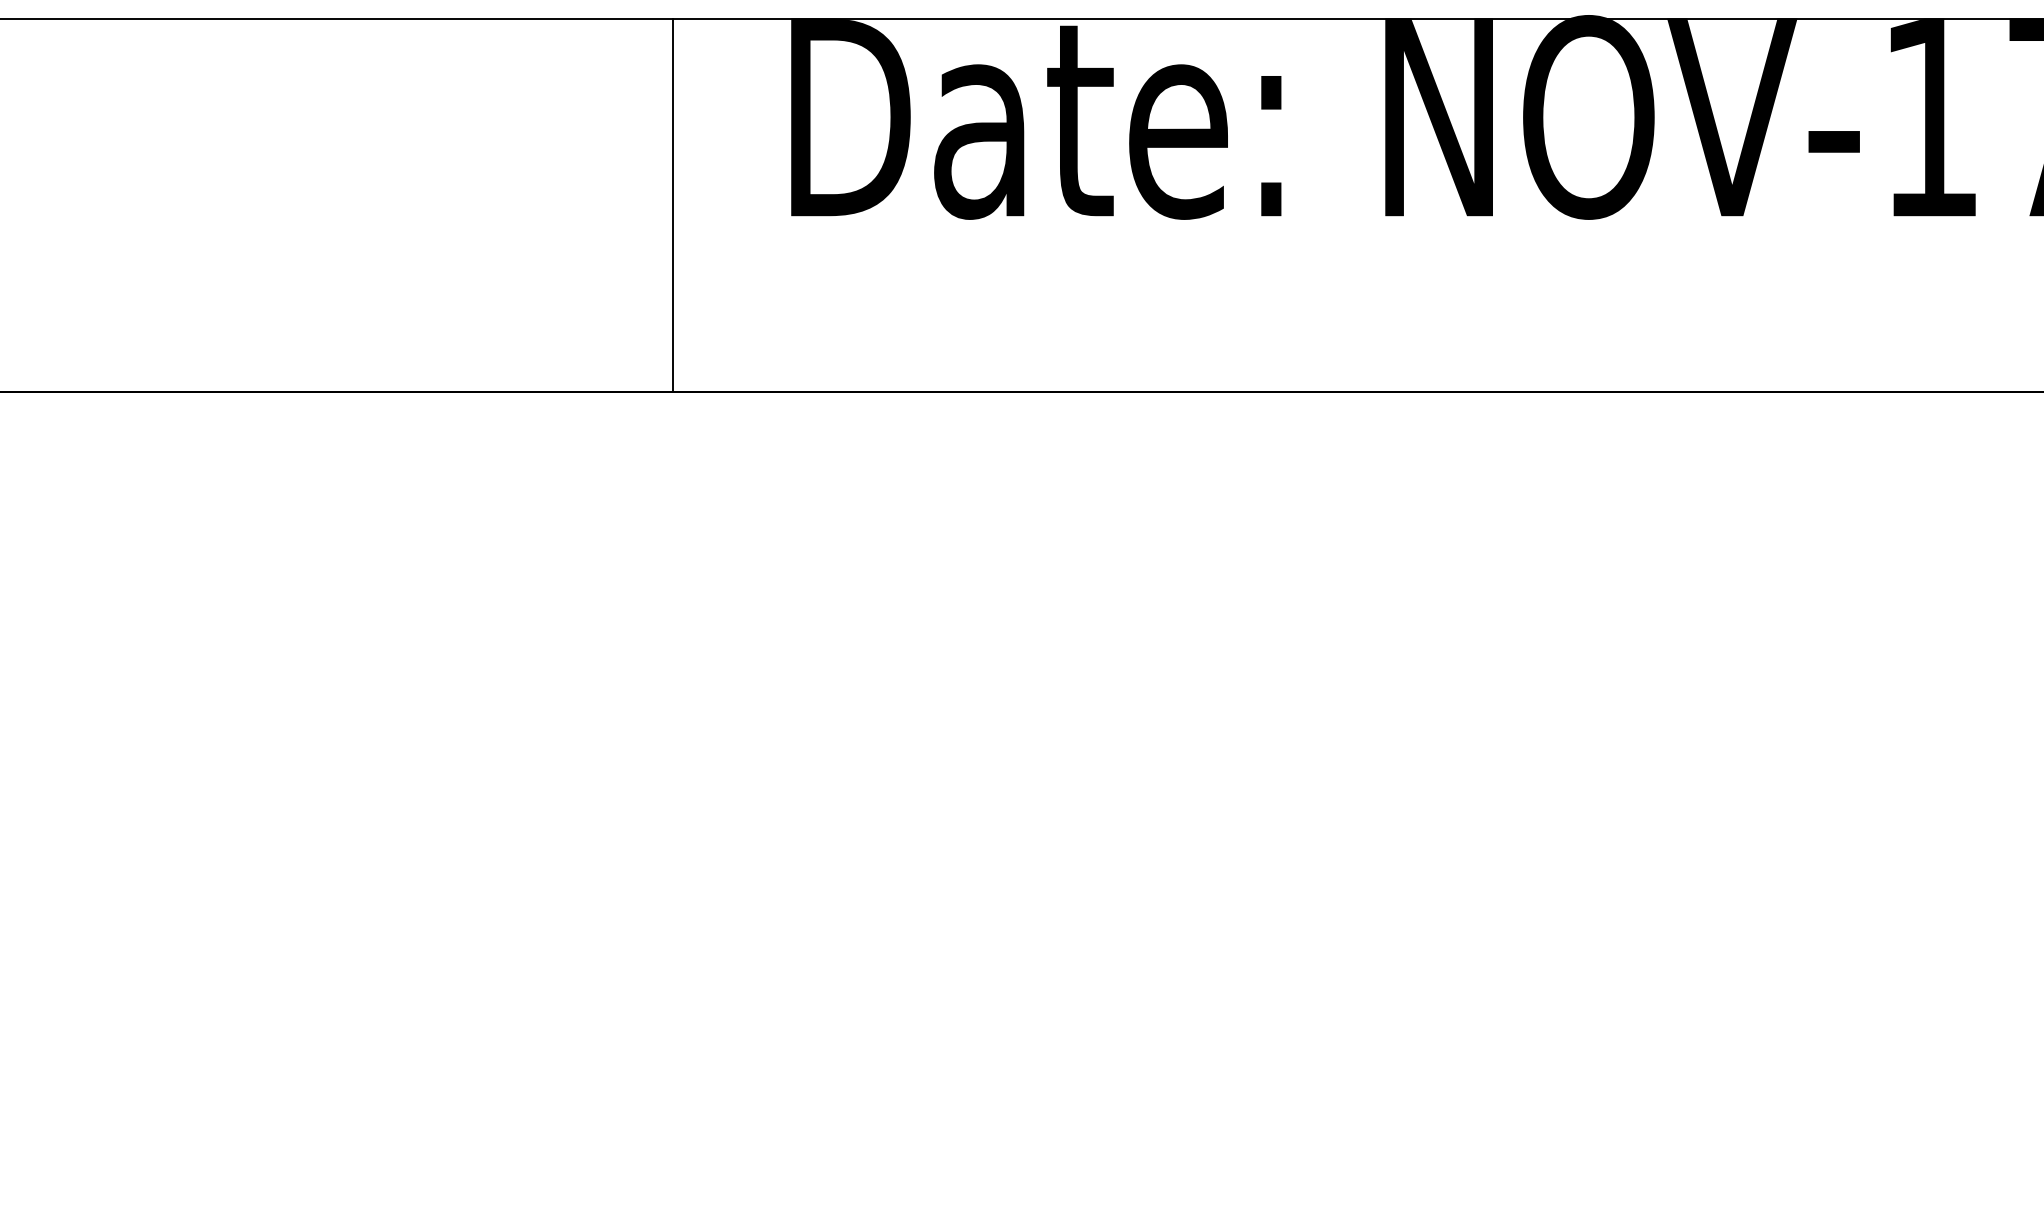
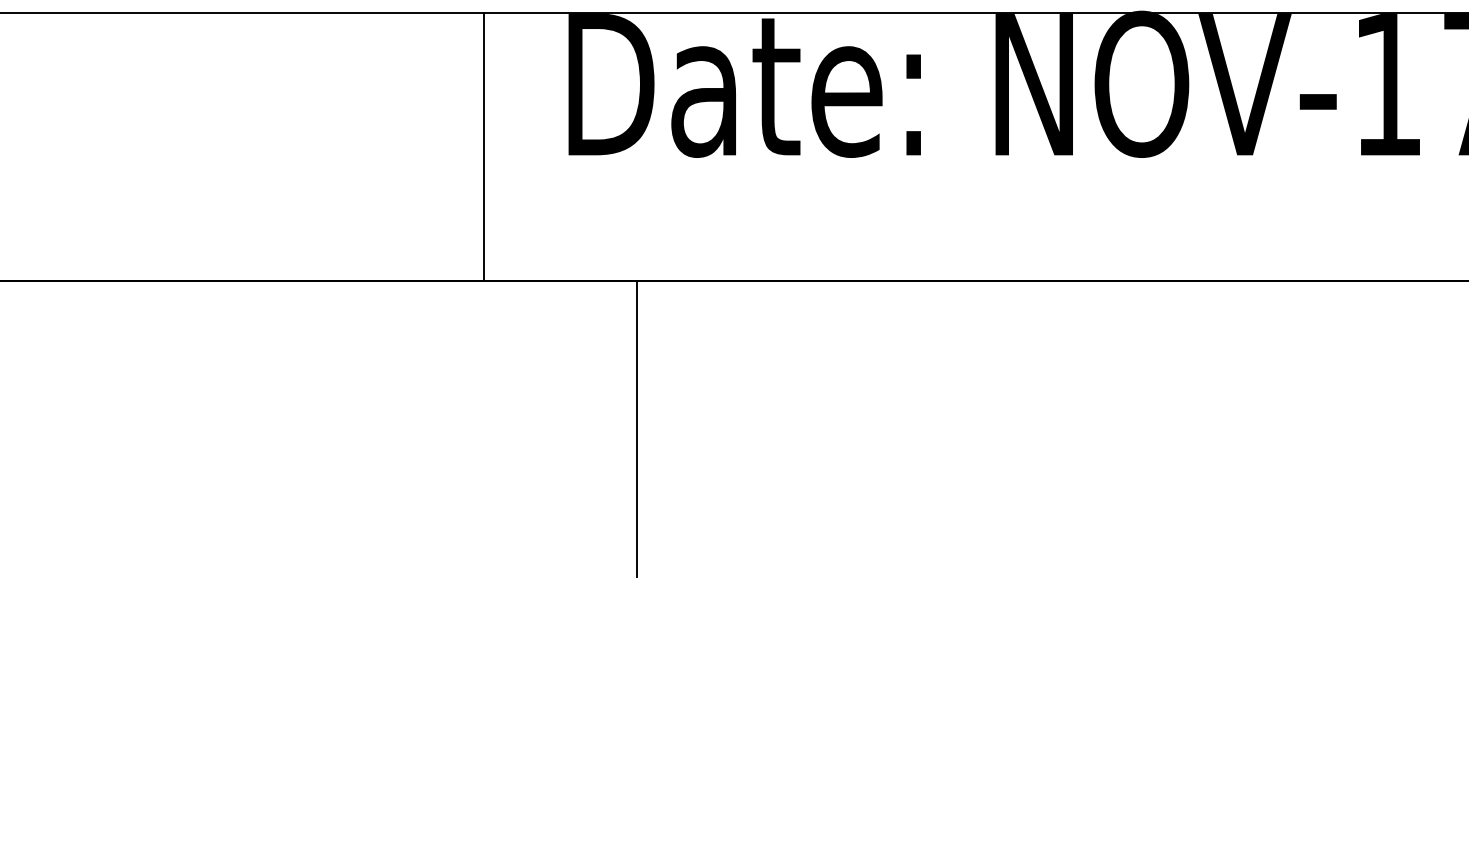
line: (887, 597) -> (637, 429), added

